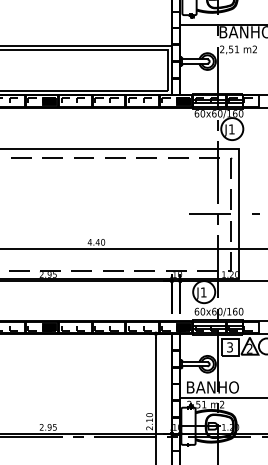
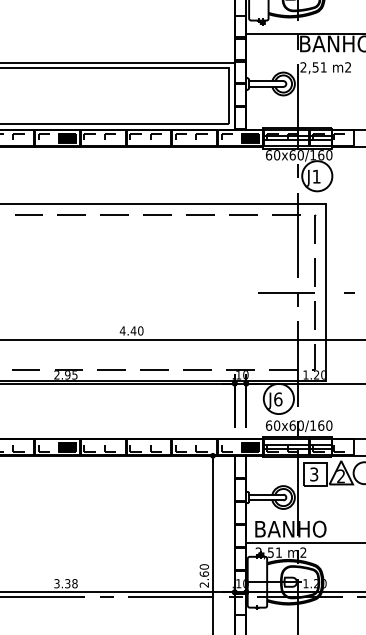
text: (203, 292) -> (278, 399), J1 -> J6
text: (149, 419) -> (203, 573), 2.10 -> 2.60
text: (47, 427) -> (65, 583), 2.95 -> 3.38

